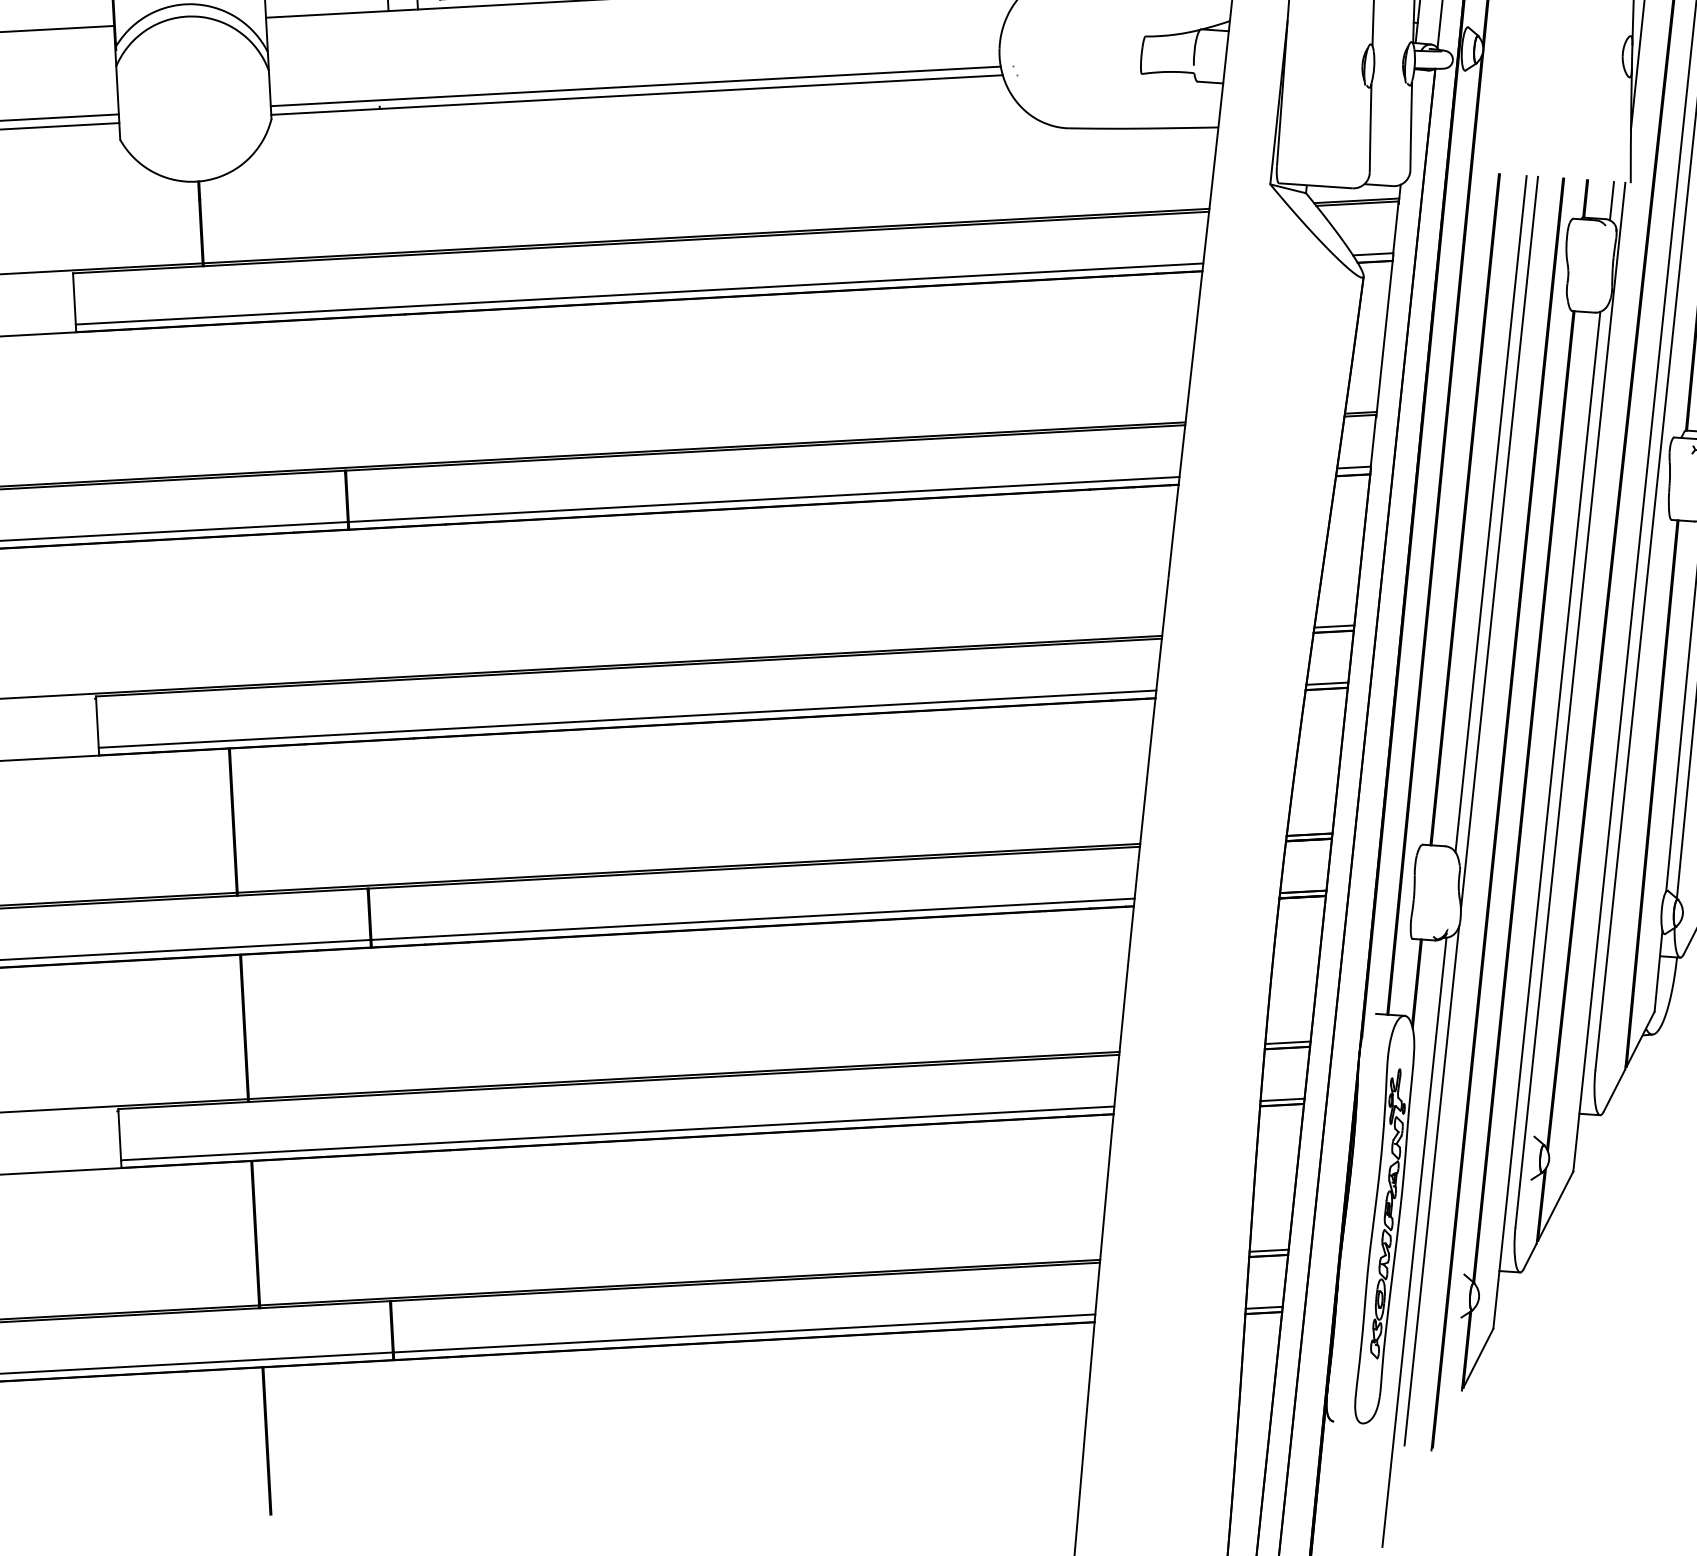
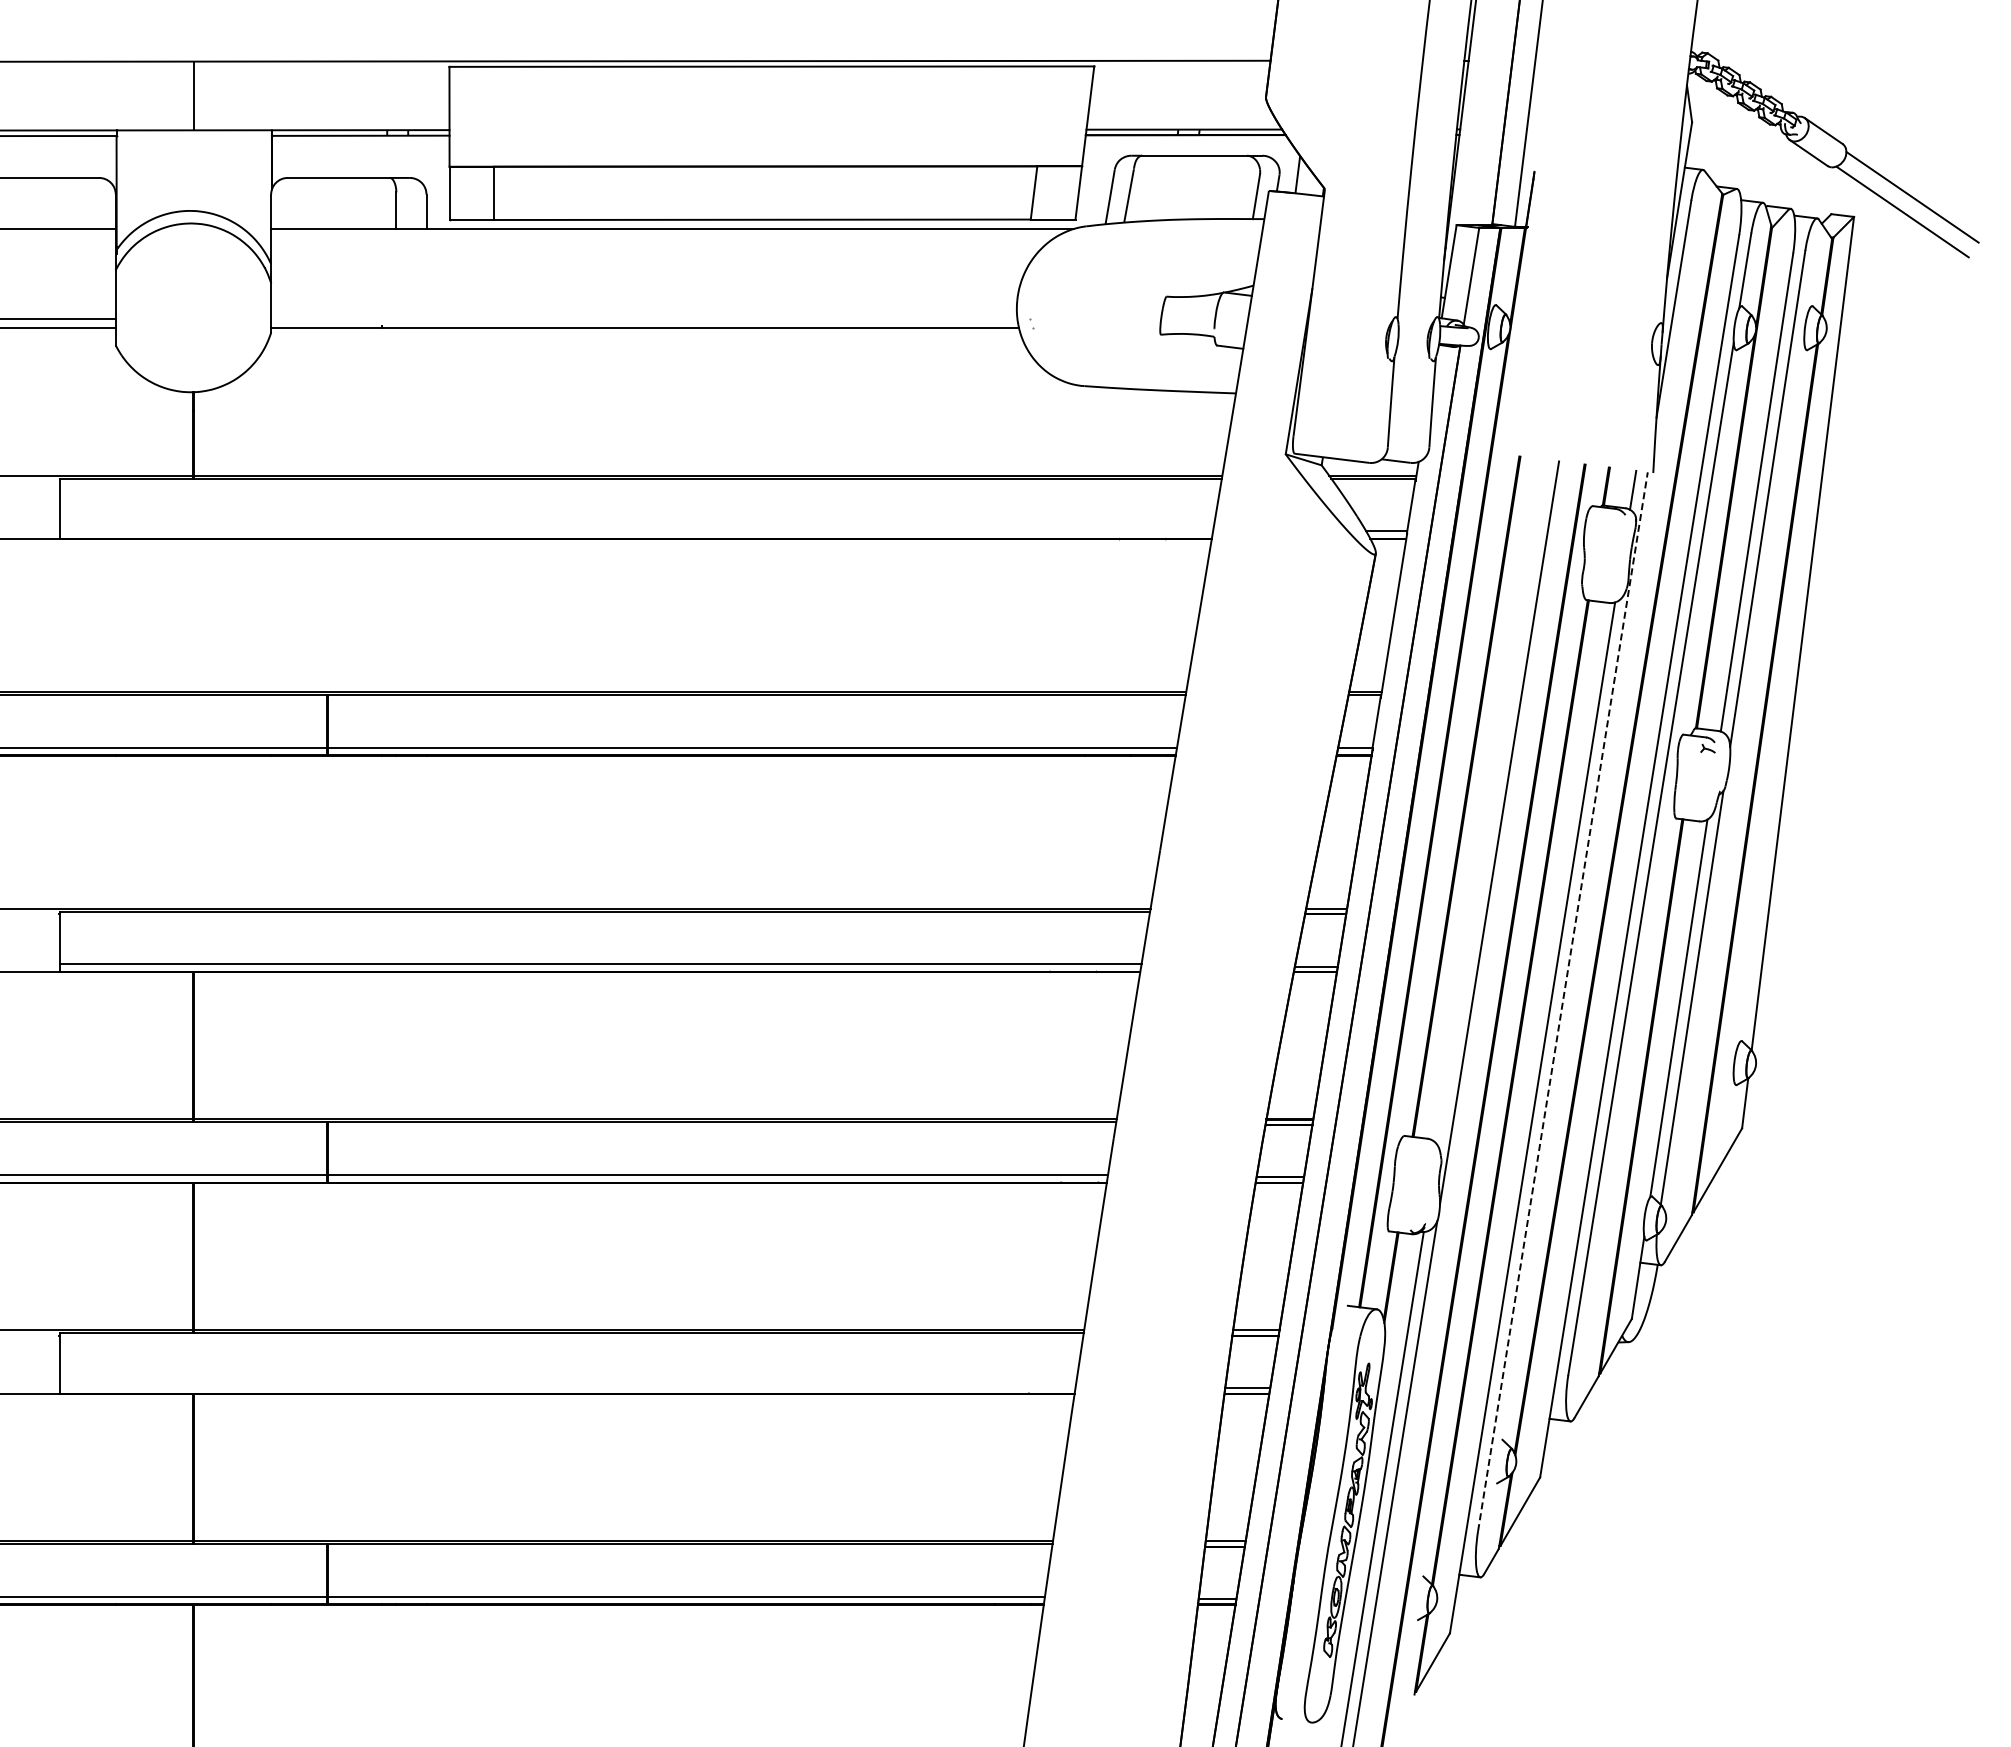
line: (635, 86) -> (644, 319), removed
line: (639, 294) -> (636, 531), removed
line: (1490, 513) -> (1492, 802), removed
line: (1570, 704) -> (1563, 1001), solid -> dashed
line: (617, 1133) -> (567, 1385), removed

